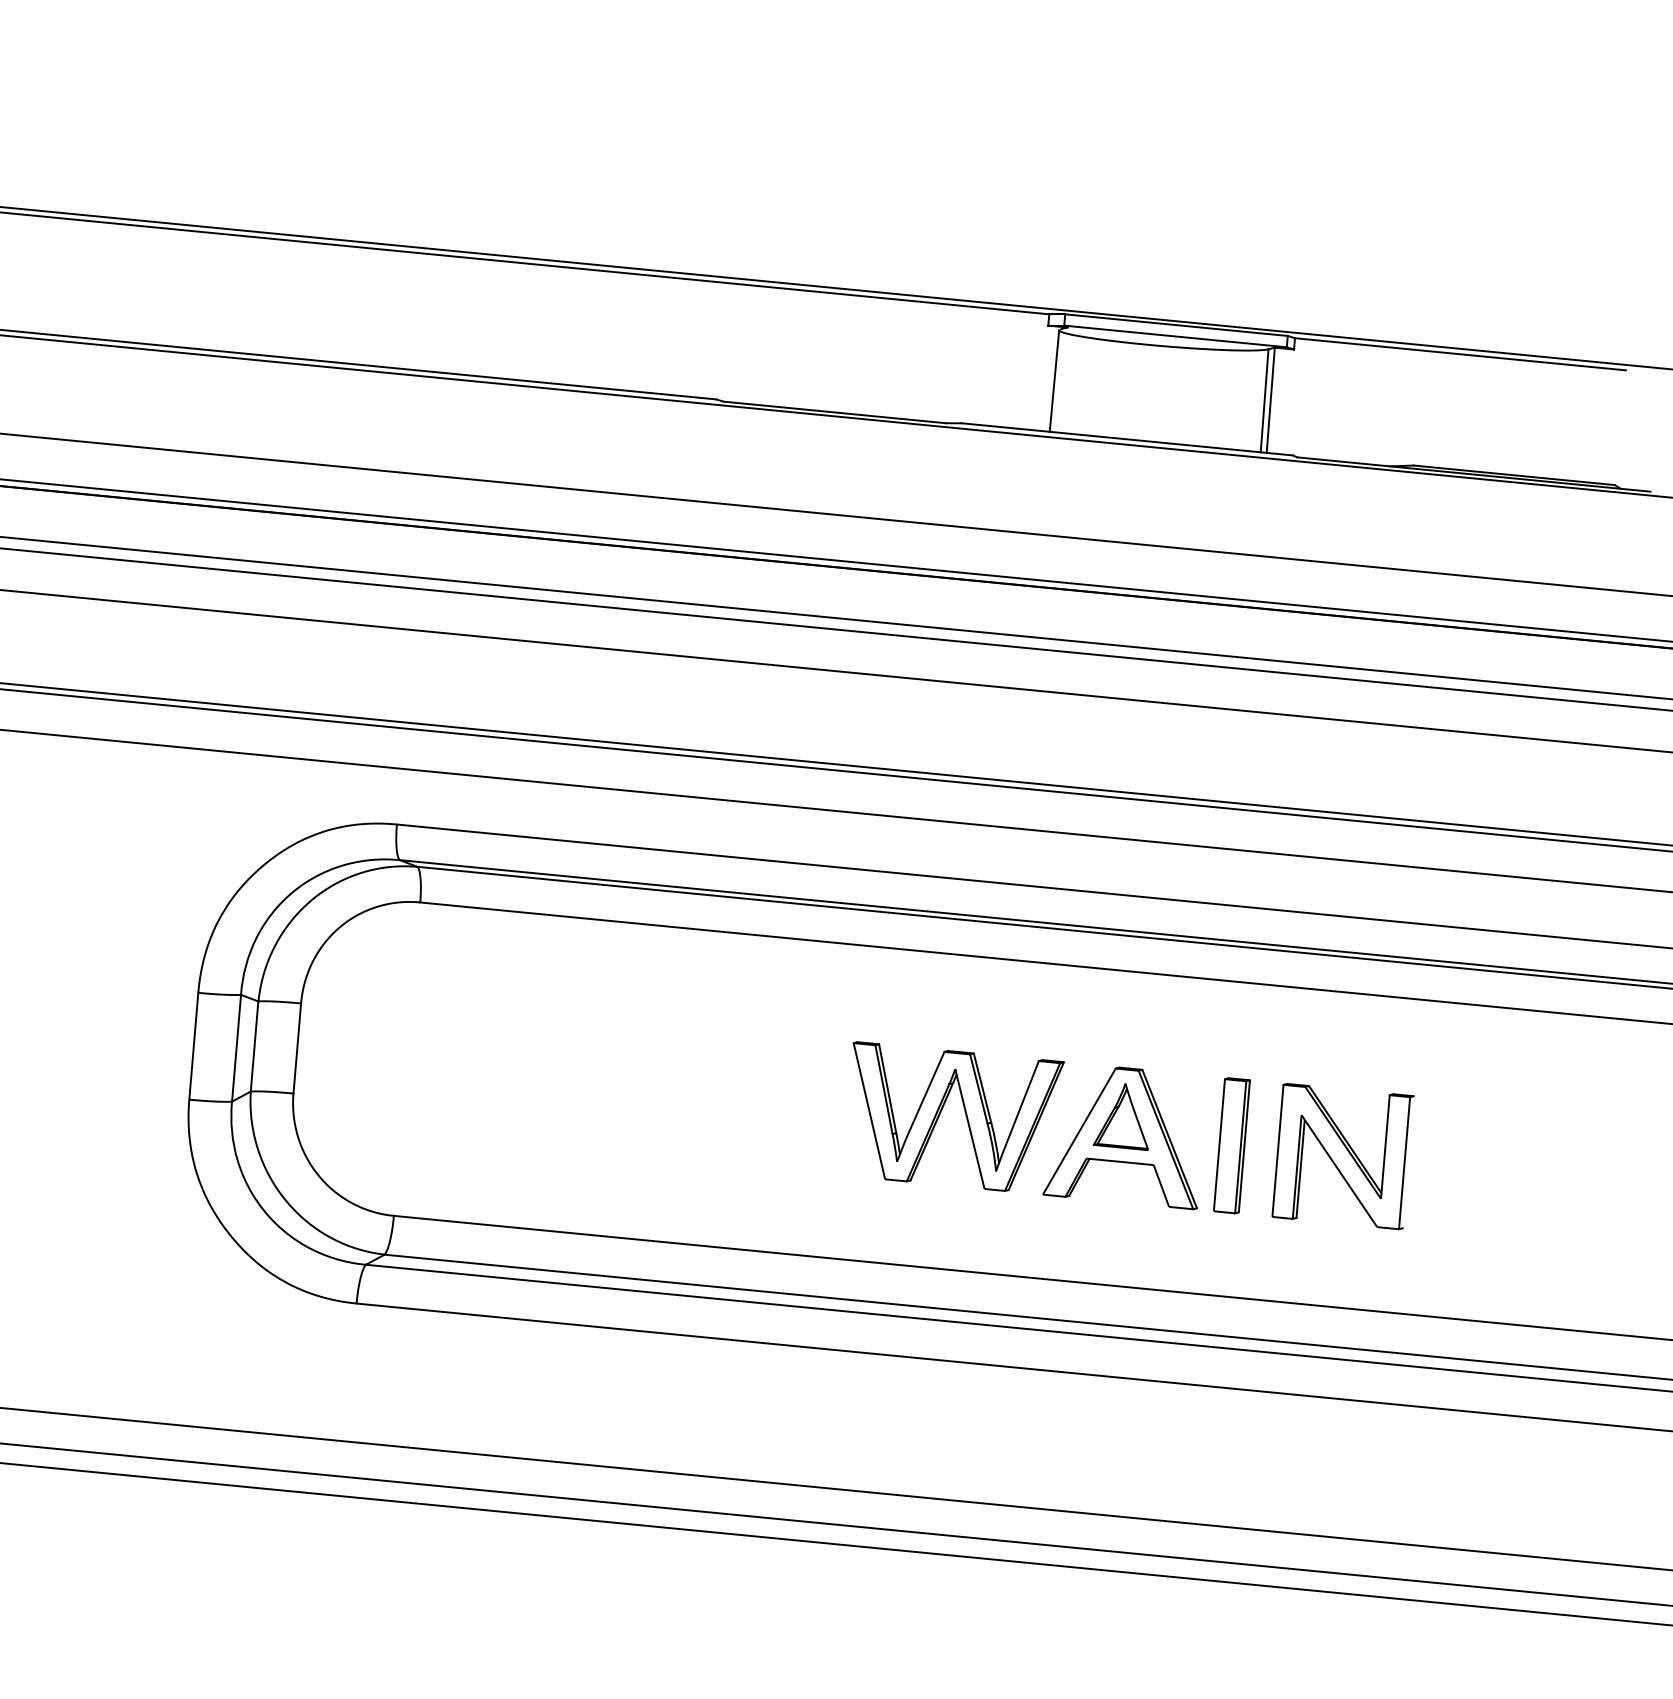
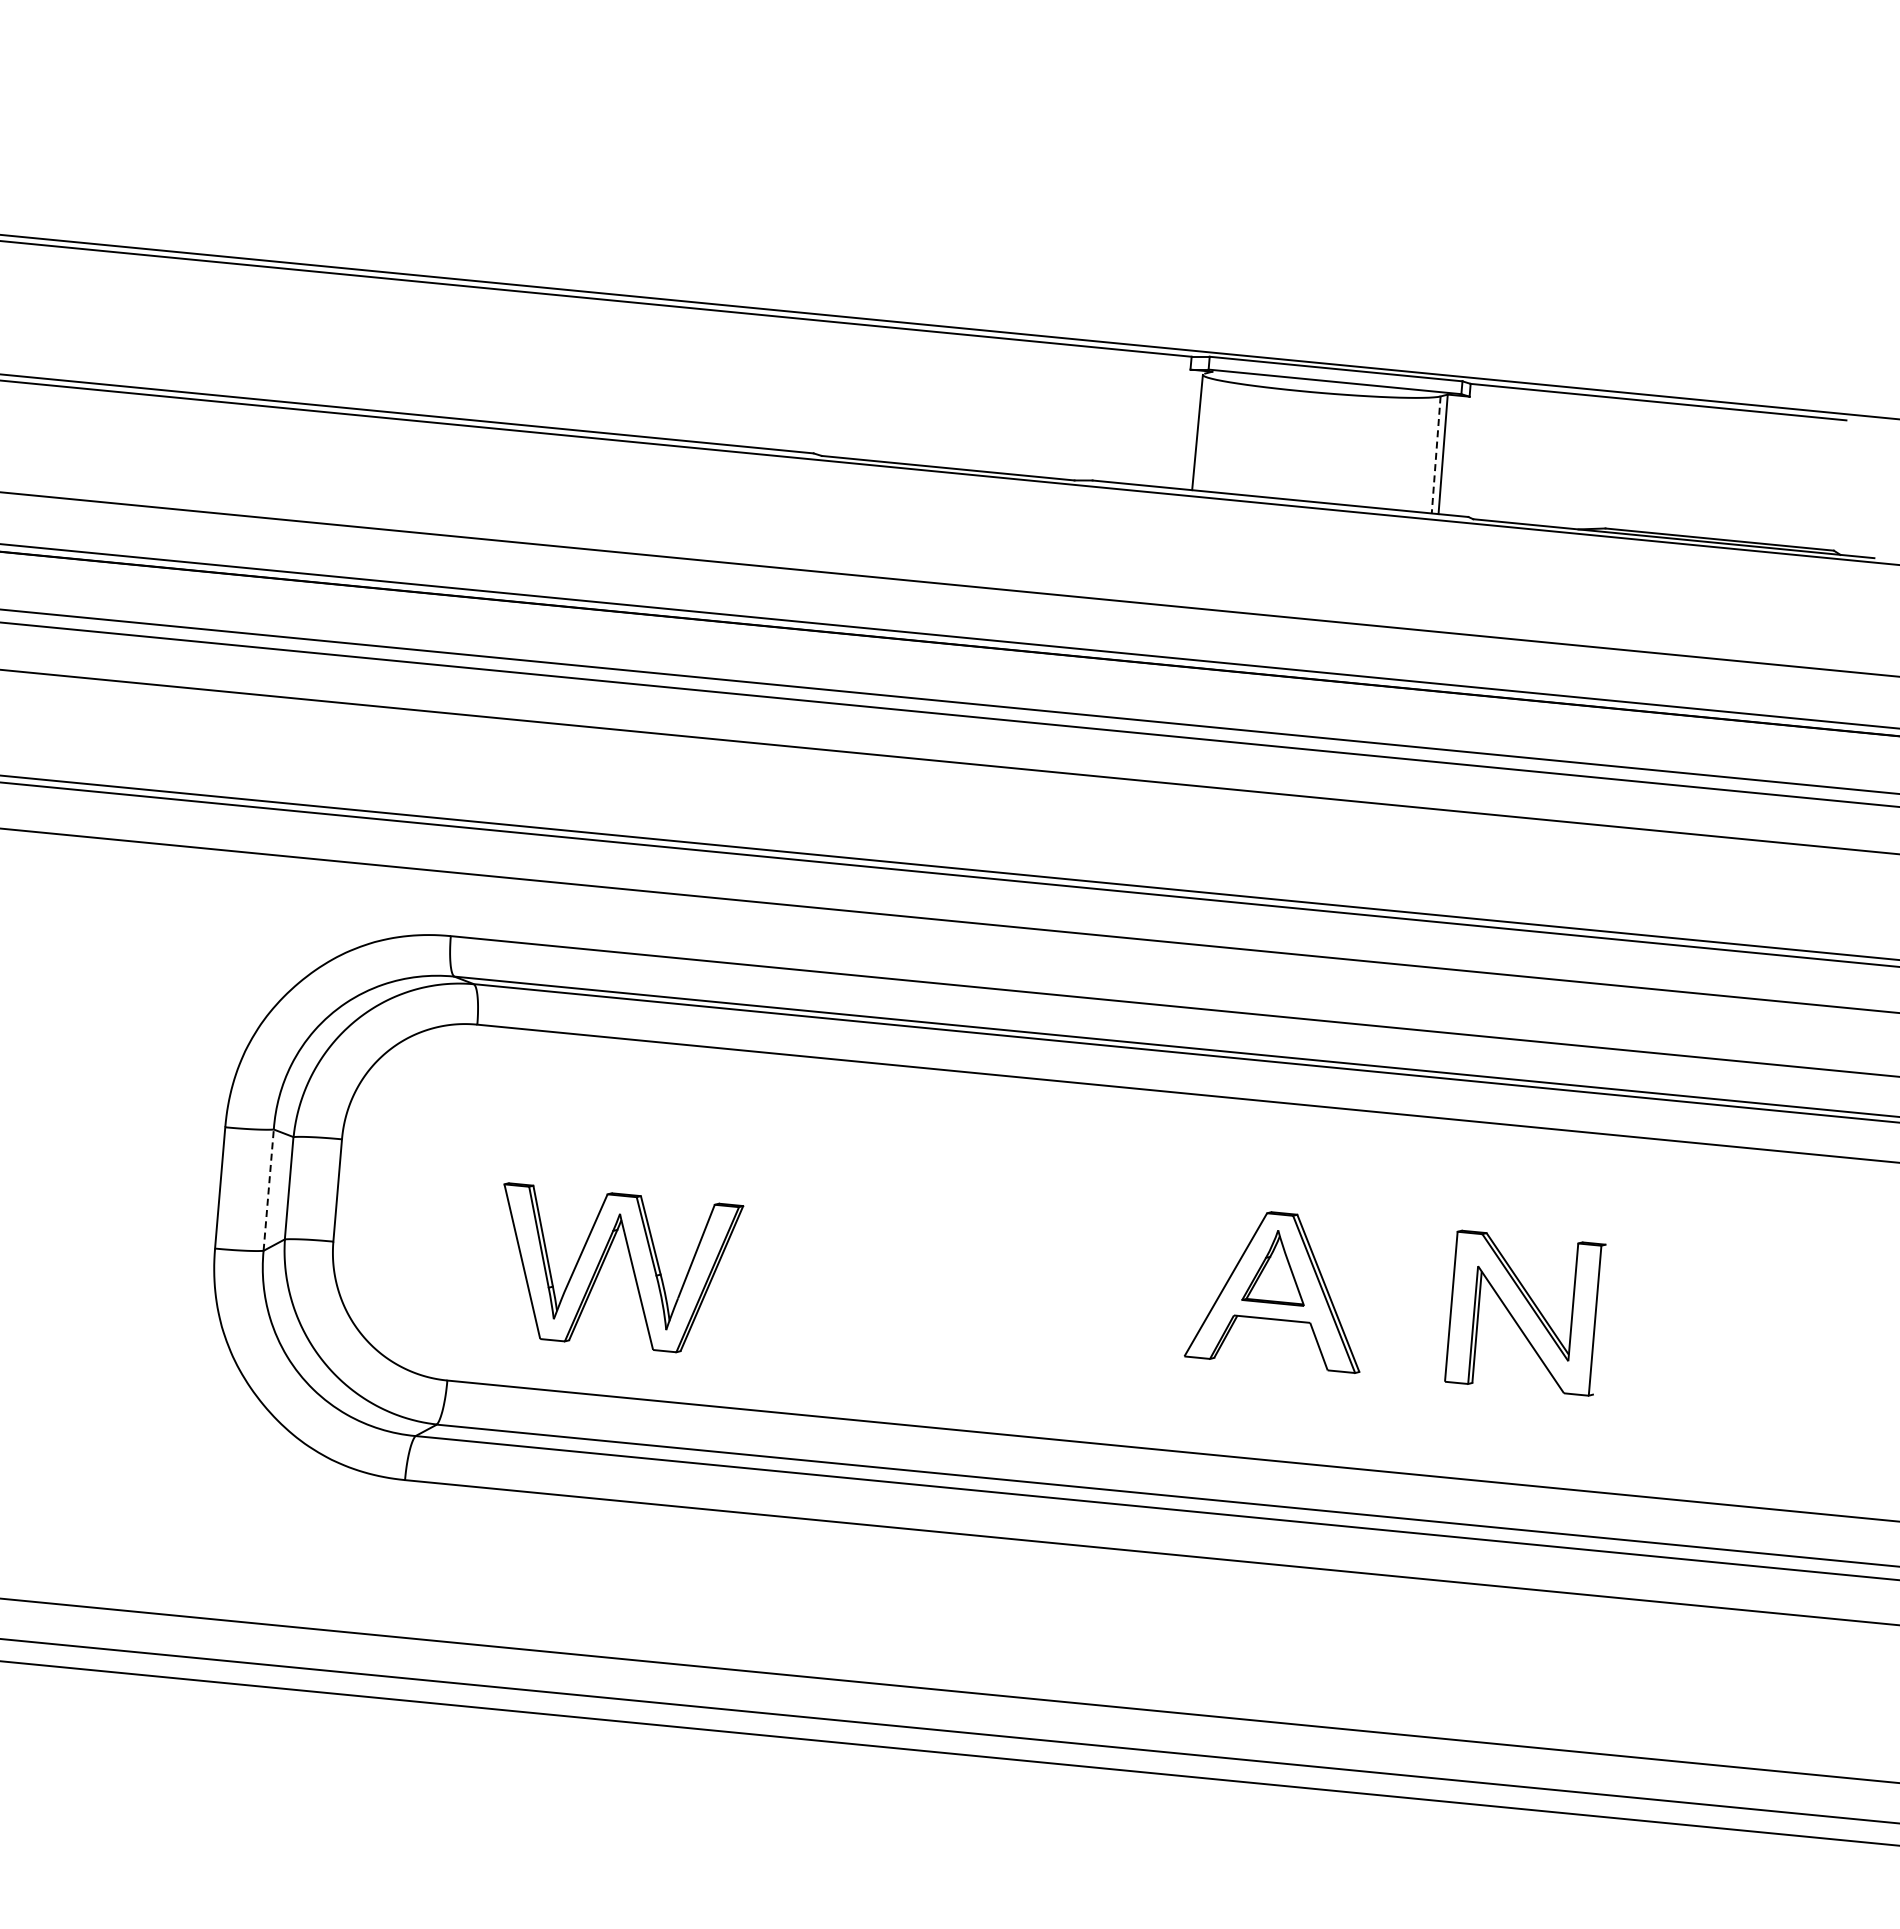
line: (1264, 400) -> (1436, 454), solid -> dashed
line: (236, 1048) -> (268, 1190), solid -> dashed
part: (965, 1115) -> (631, 1266), moved
part: (1231, 1145) -> (1398, 1300), removed

